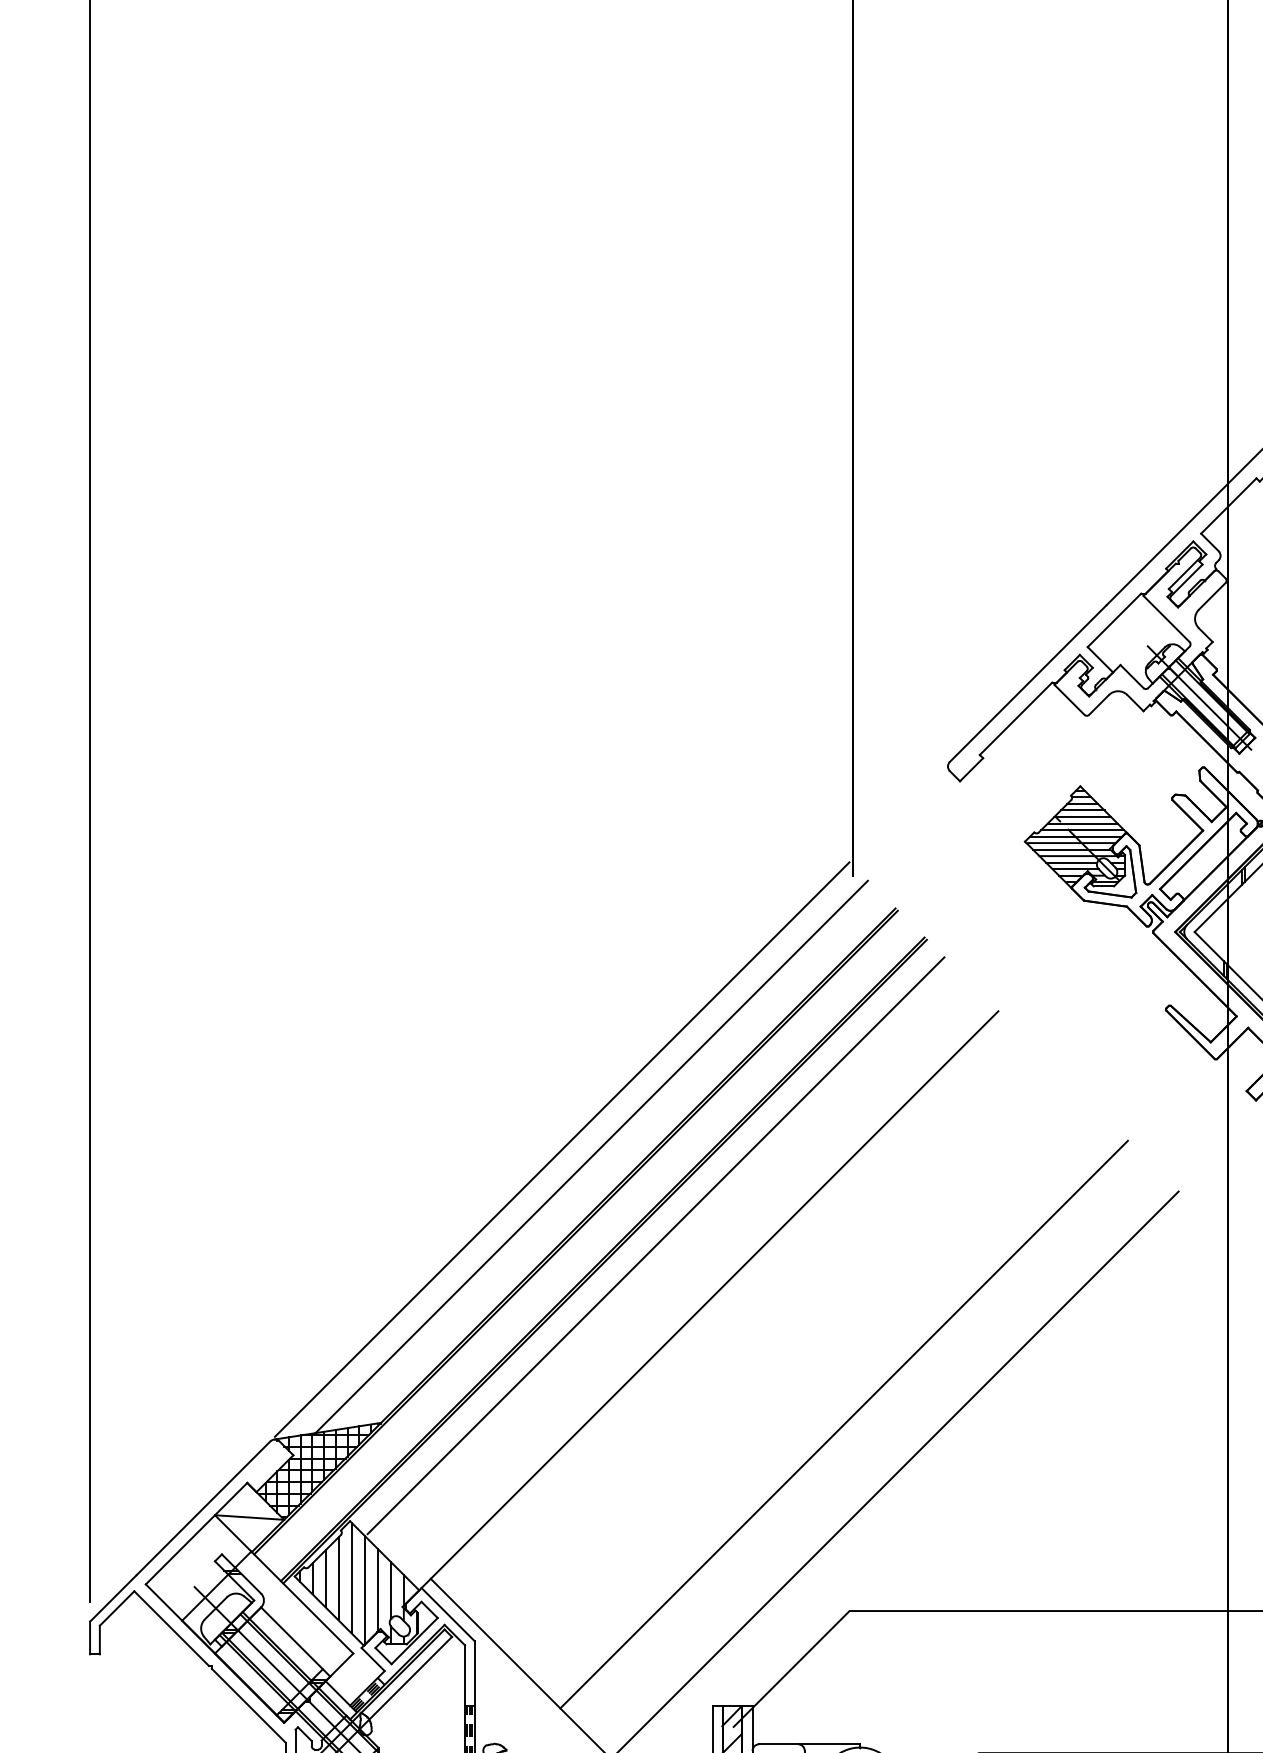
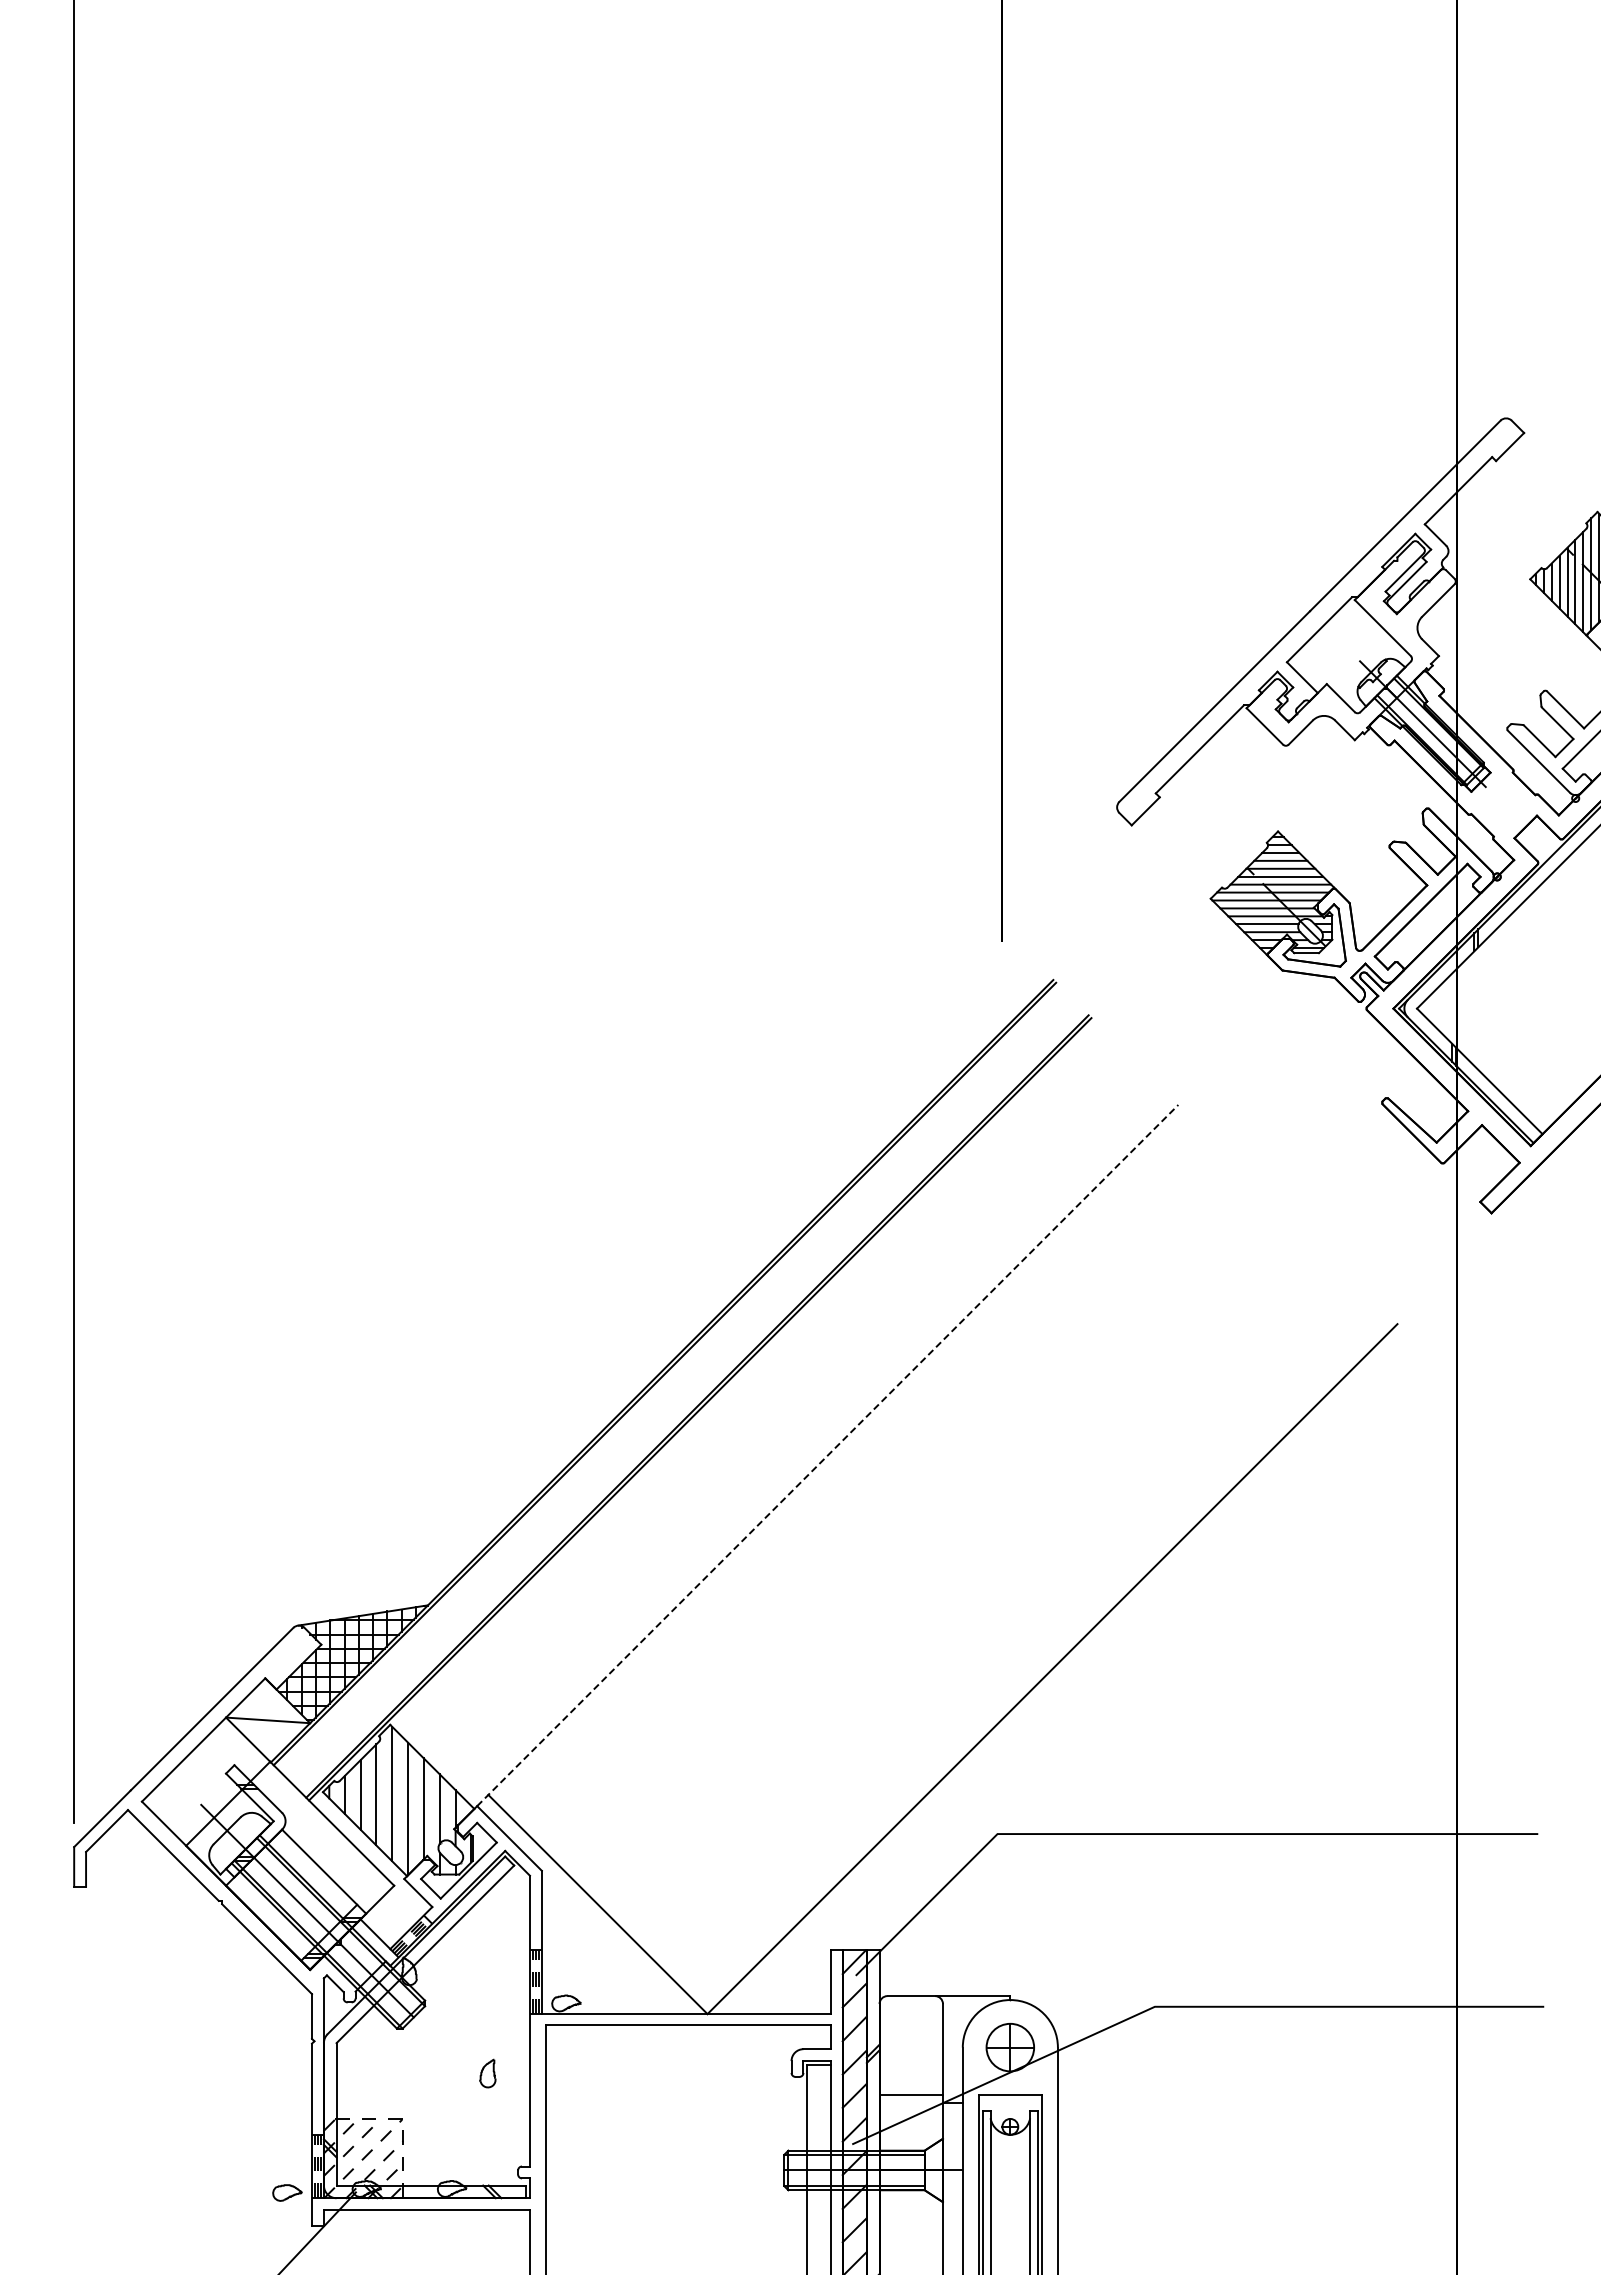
line: (561, 1149) -> (647, 1272), removed
line: (591, 1156) -> (683, 1281), removed
line: (655, 1245) -> (761, 1389), removed
line: (709, 1299) -> (827, 1455), solid -> dashed
line: (843, 1424) -> (990, 1607), removed

